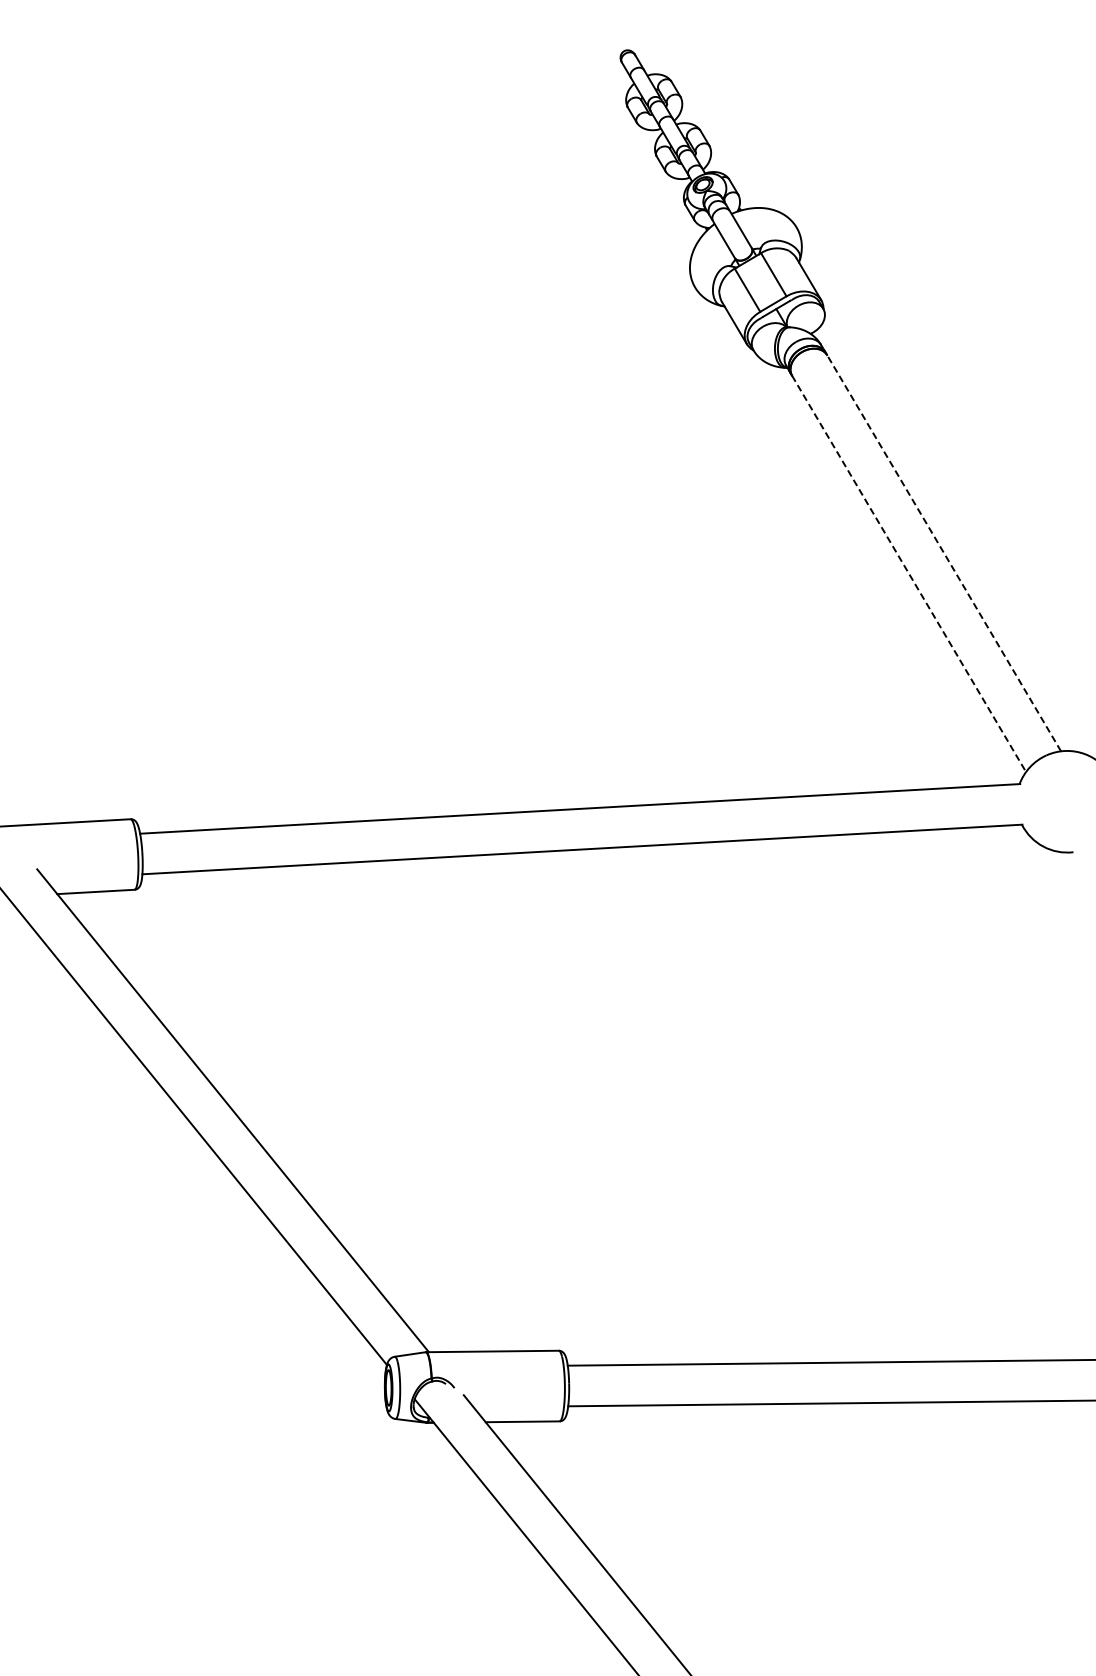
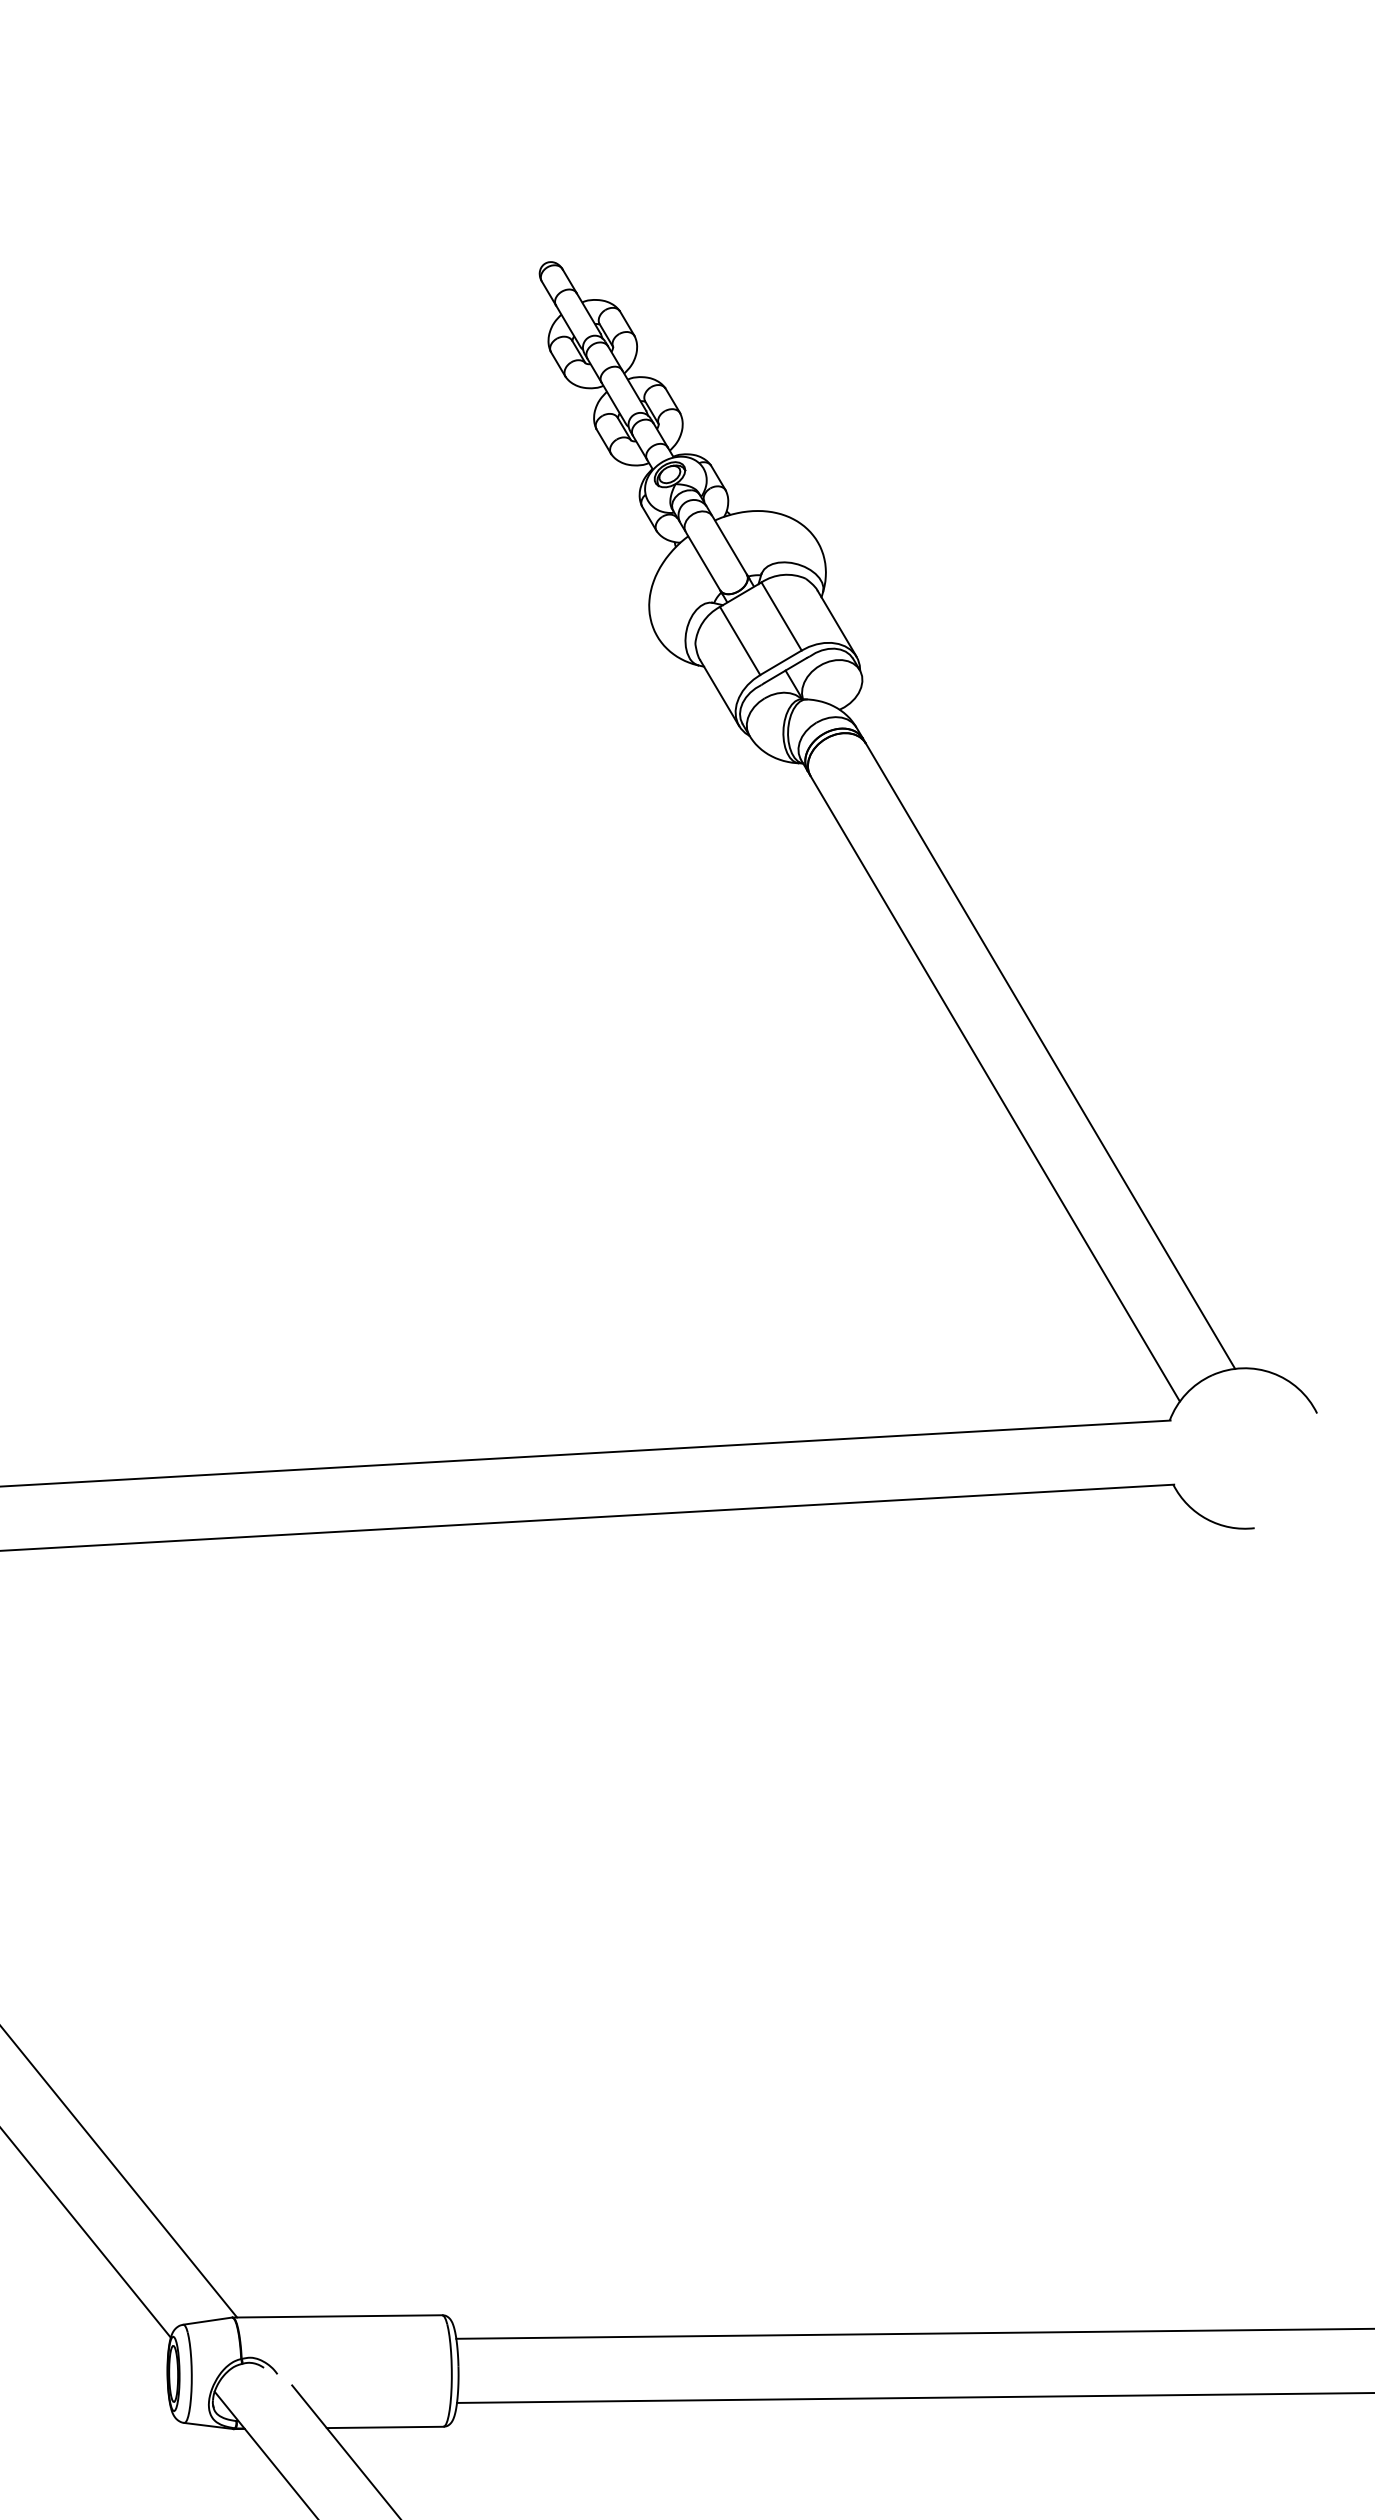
line: (943, 552) -> (1049, 1054), dashed -> solid
line: (909, 574) -> (995, 1089), dashed -> solid

